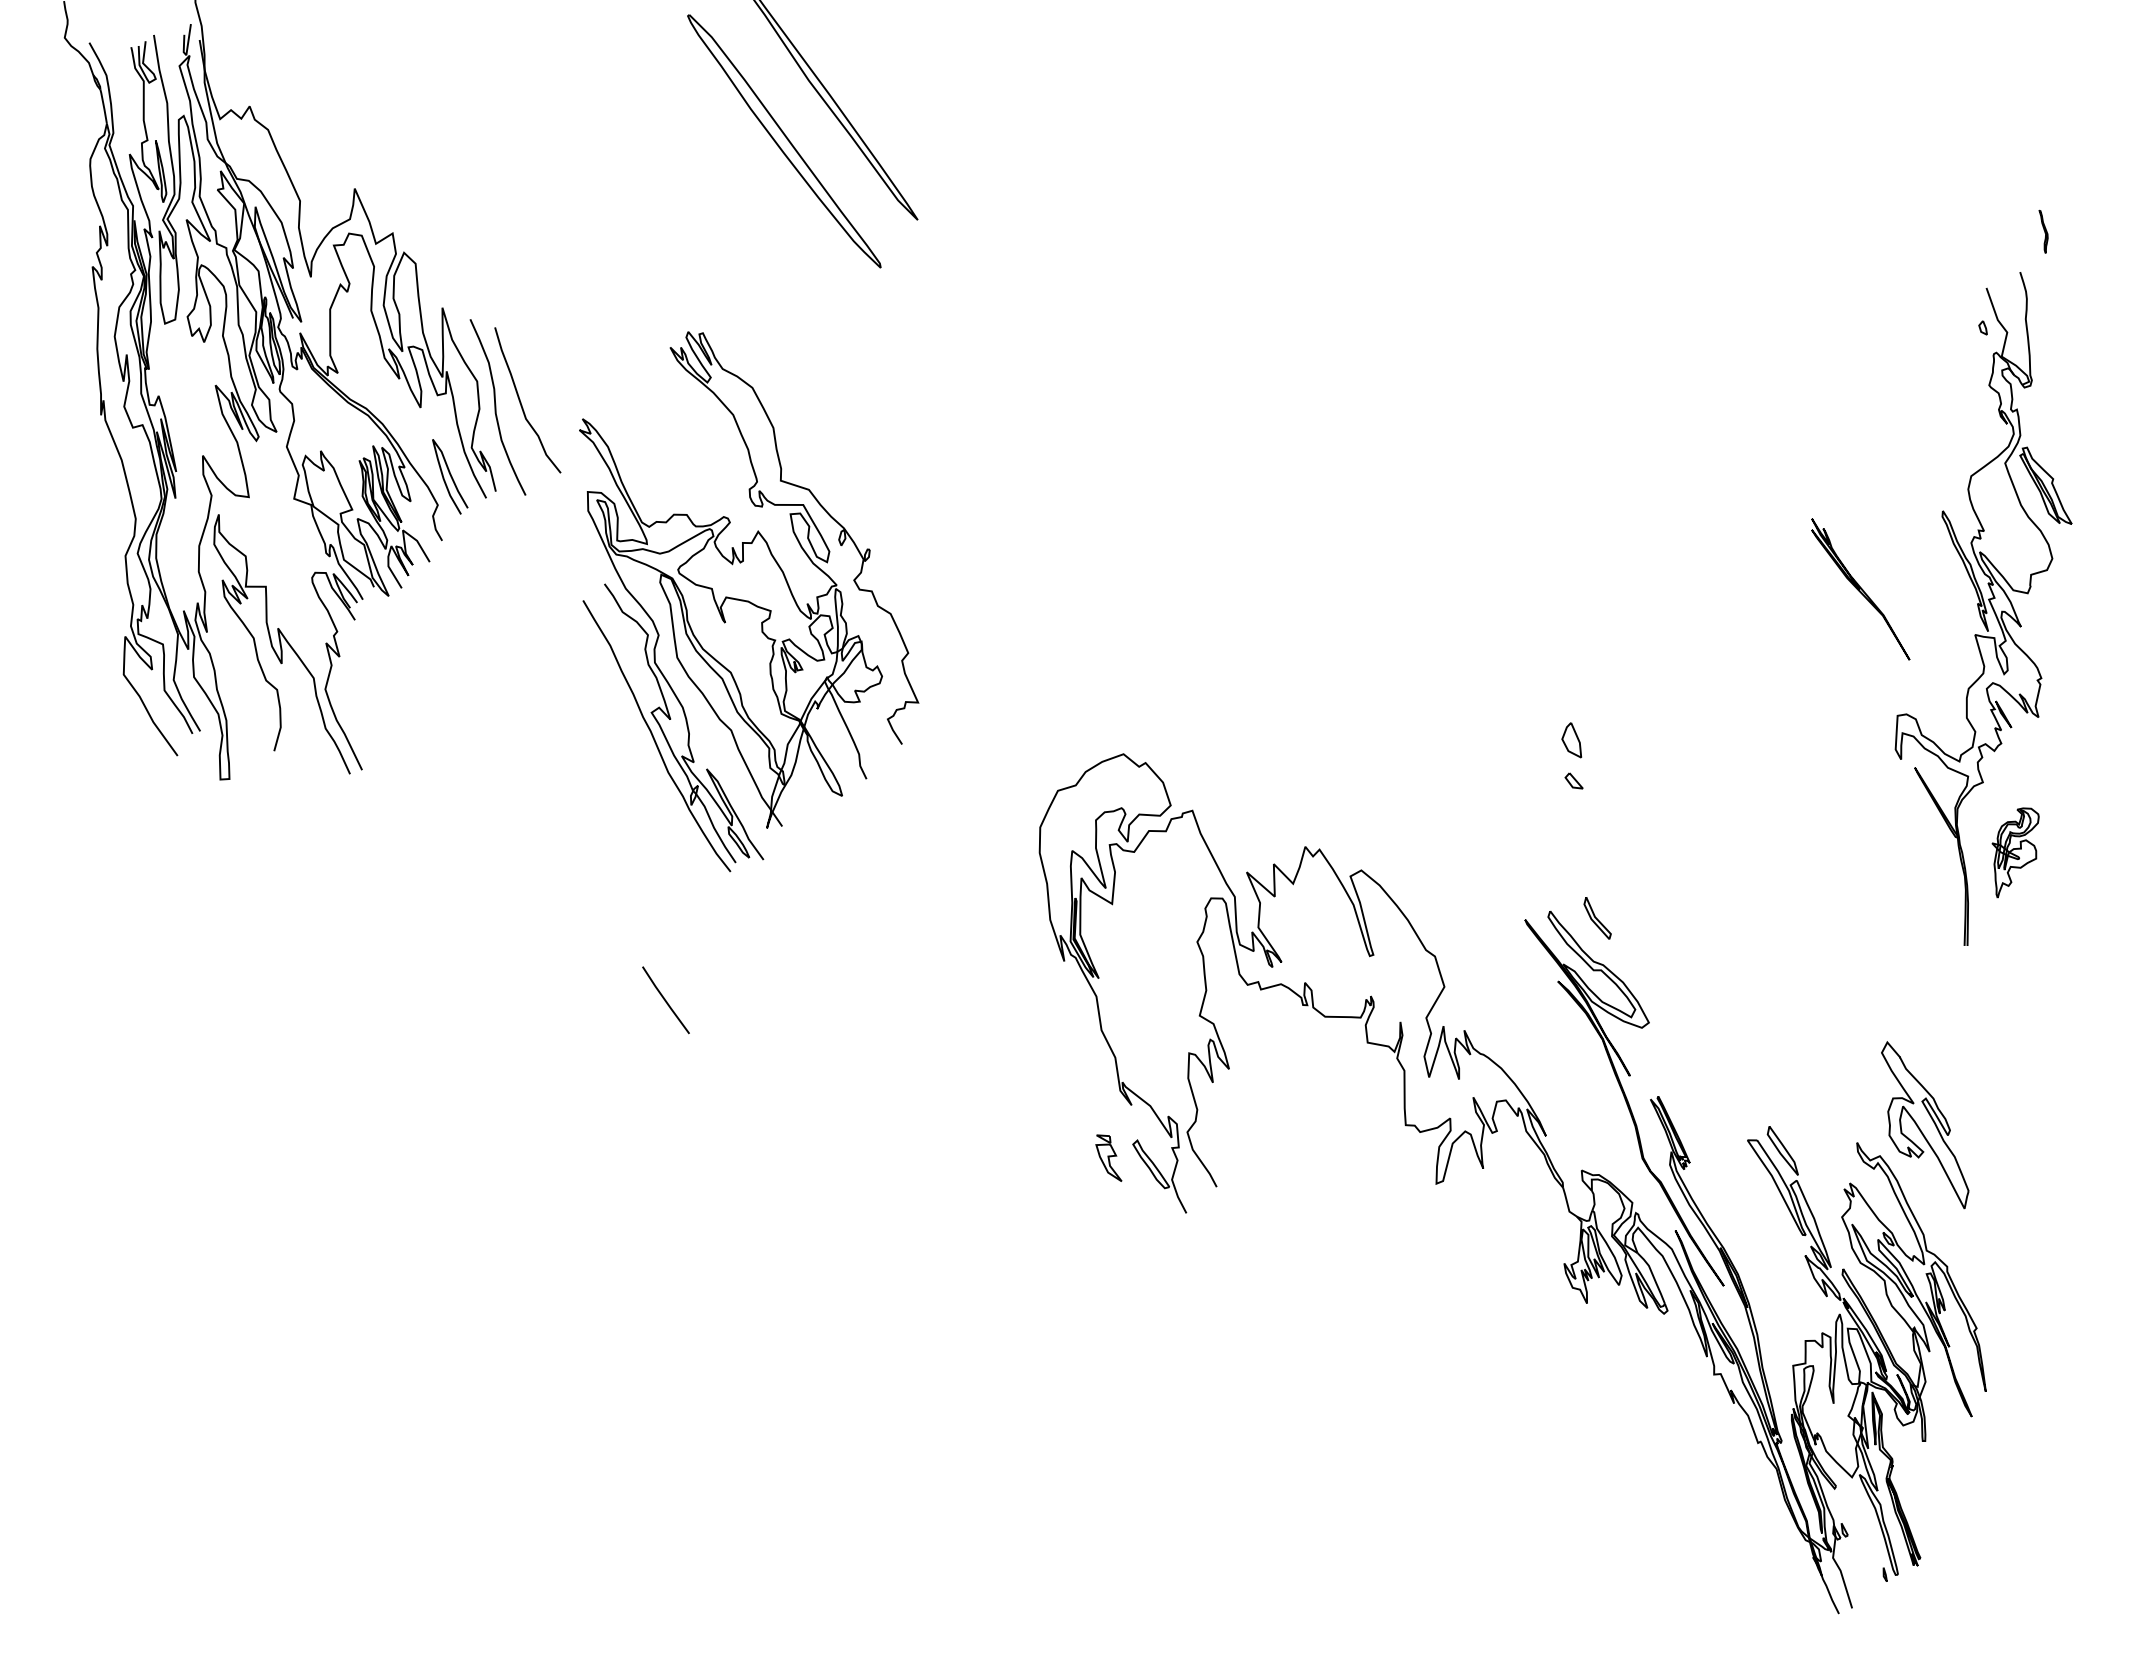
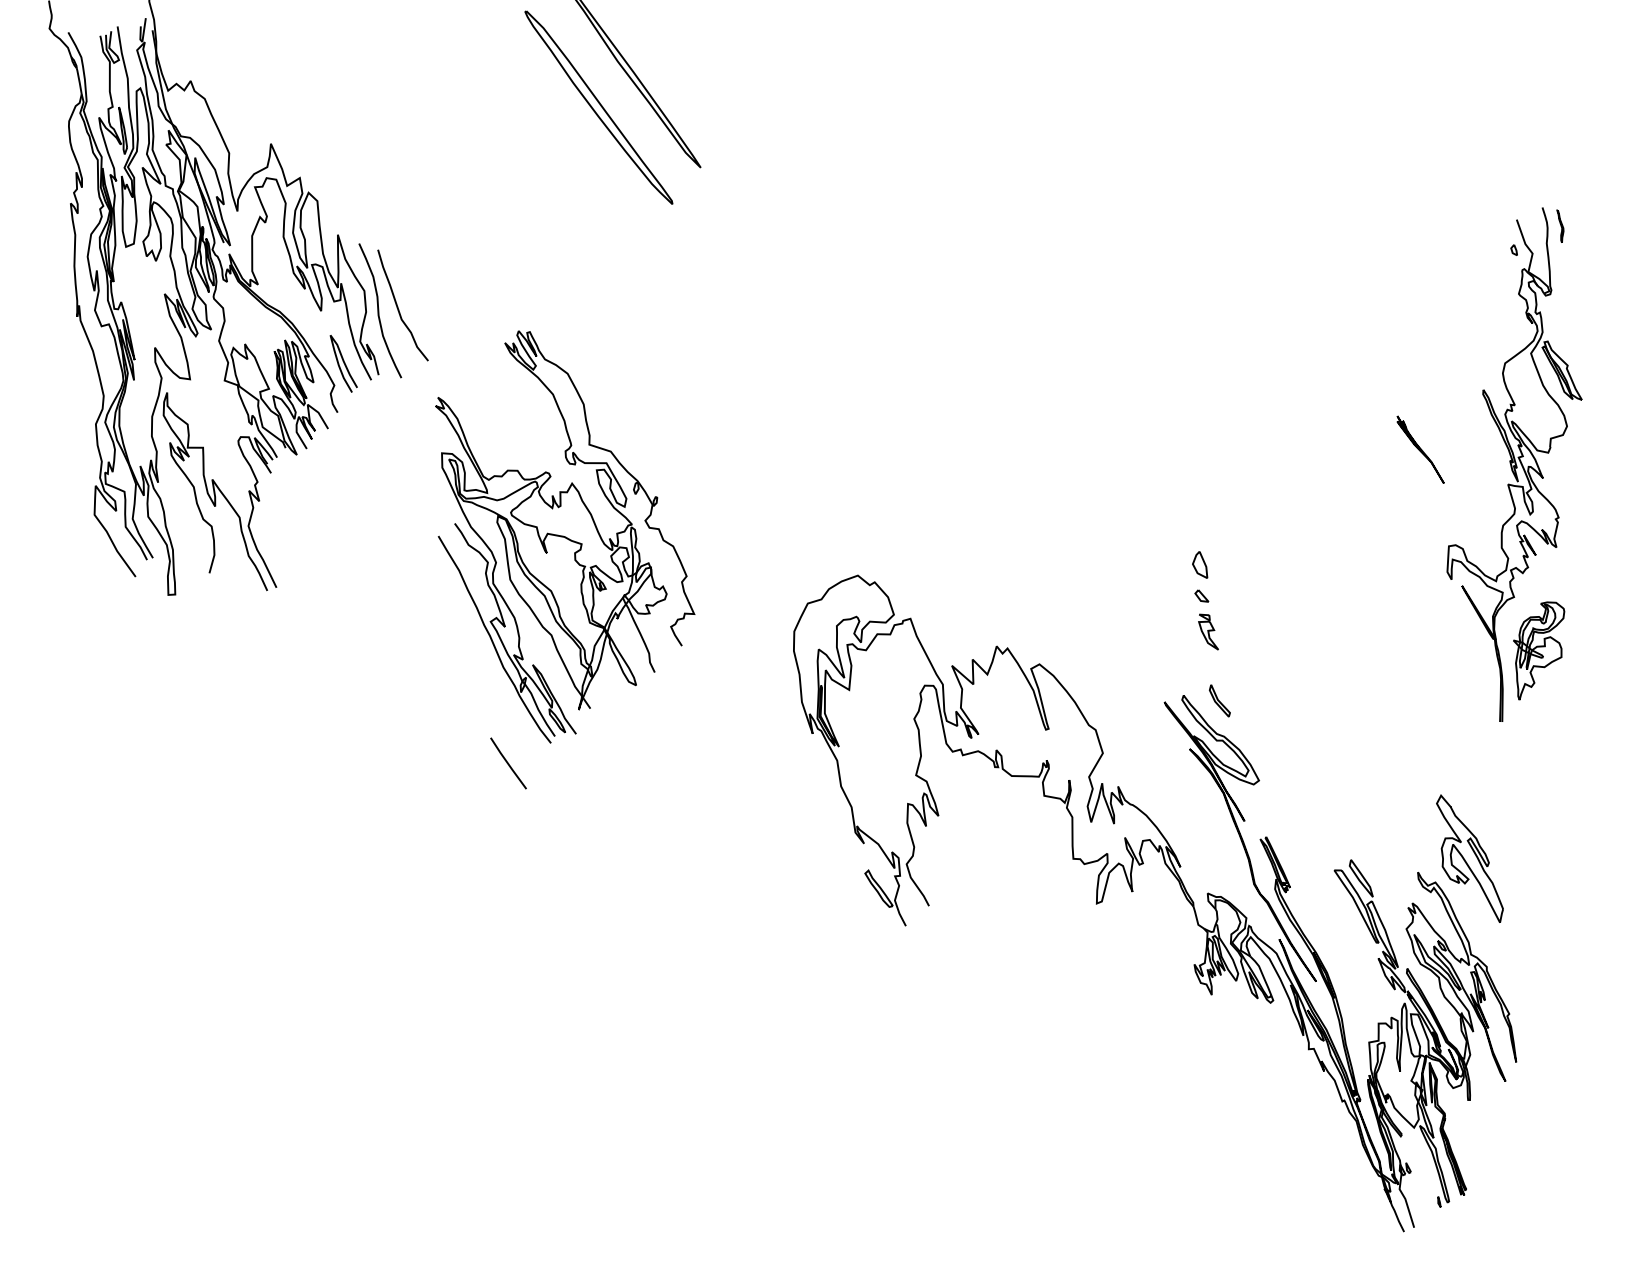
part: (2043, 231) -> (1560, 226), moved
part: (1860, 589) -> (1420, 449), size x0.62
part: (749, 601) -> (565, 536), moved
part: (2015, 852) -> (1538, 650), size x1.43
part: (1108, 1157) -> (1208, 631), moved

